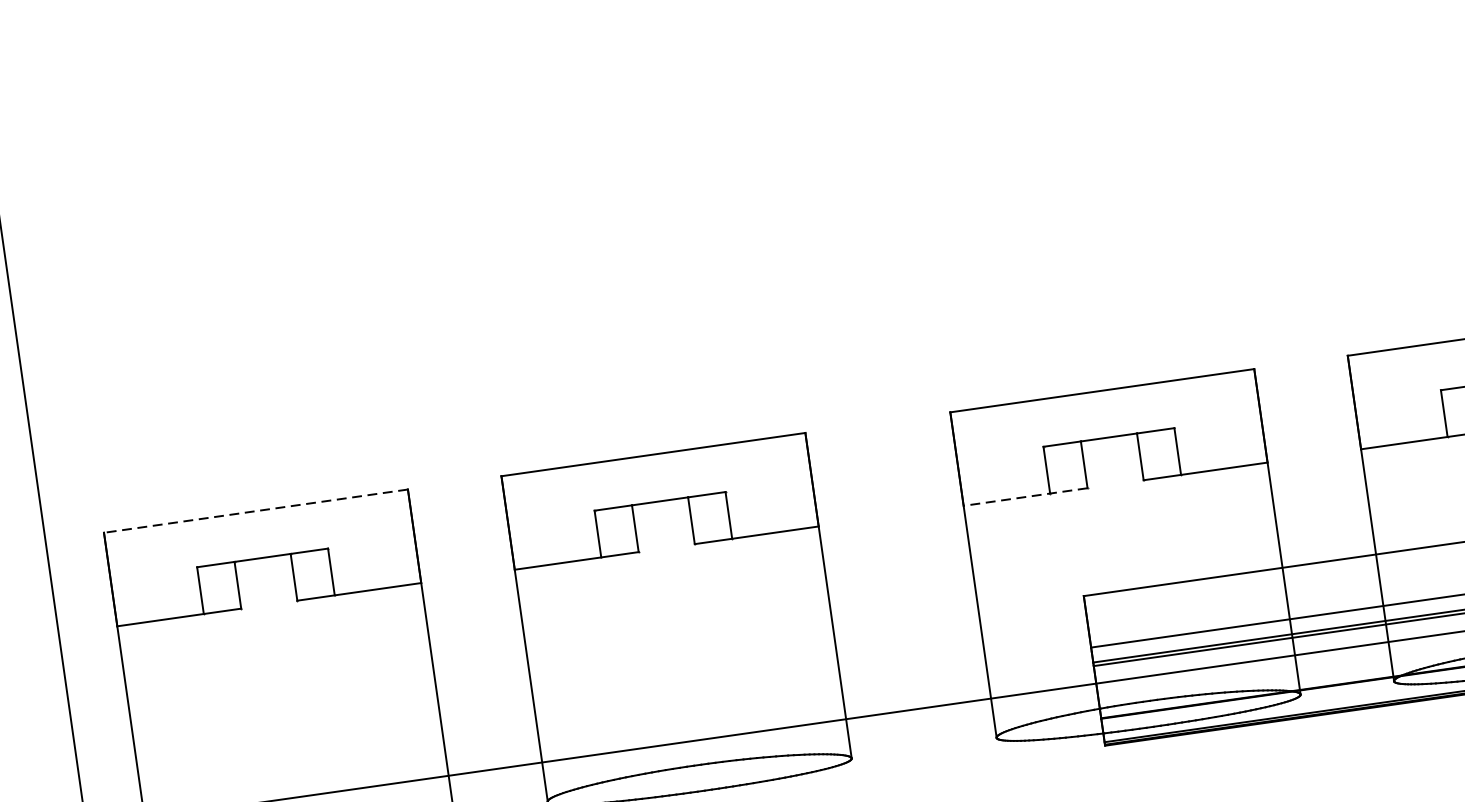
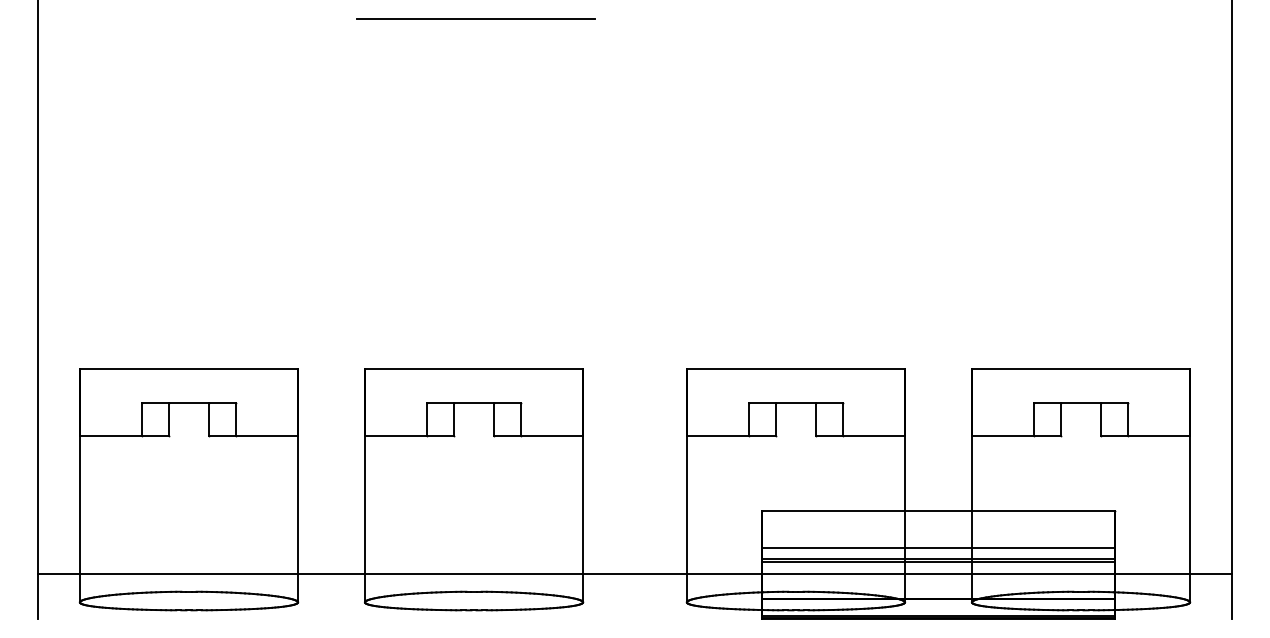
line: (1024, 497) -> (730, 436), dashed -> solid
line: (256, 510) -> (189, 368), dashed -> solid

